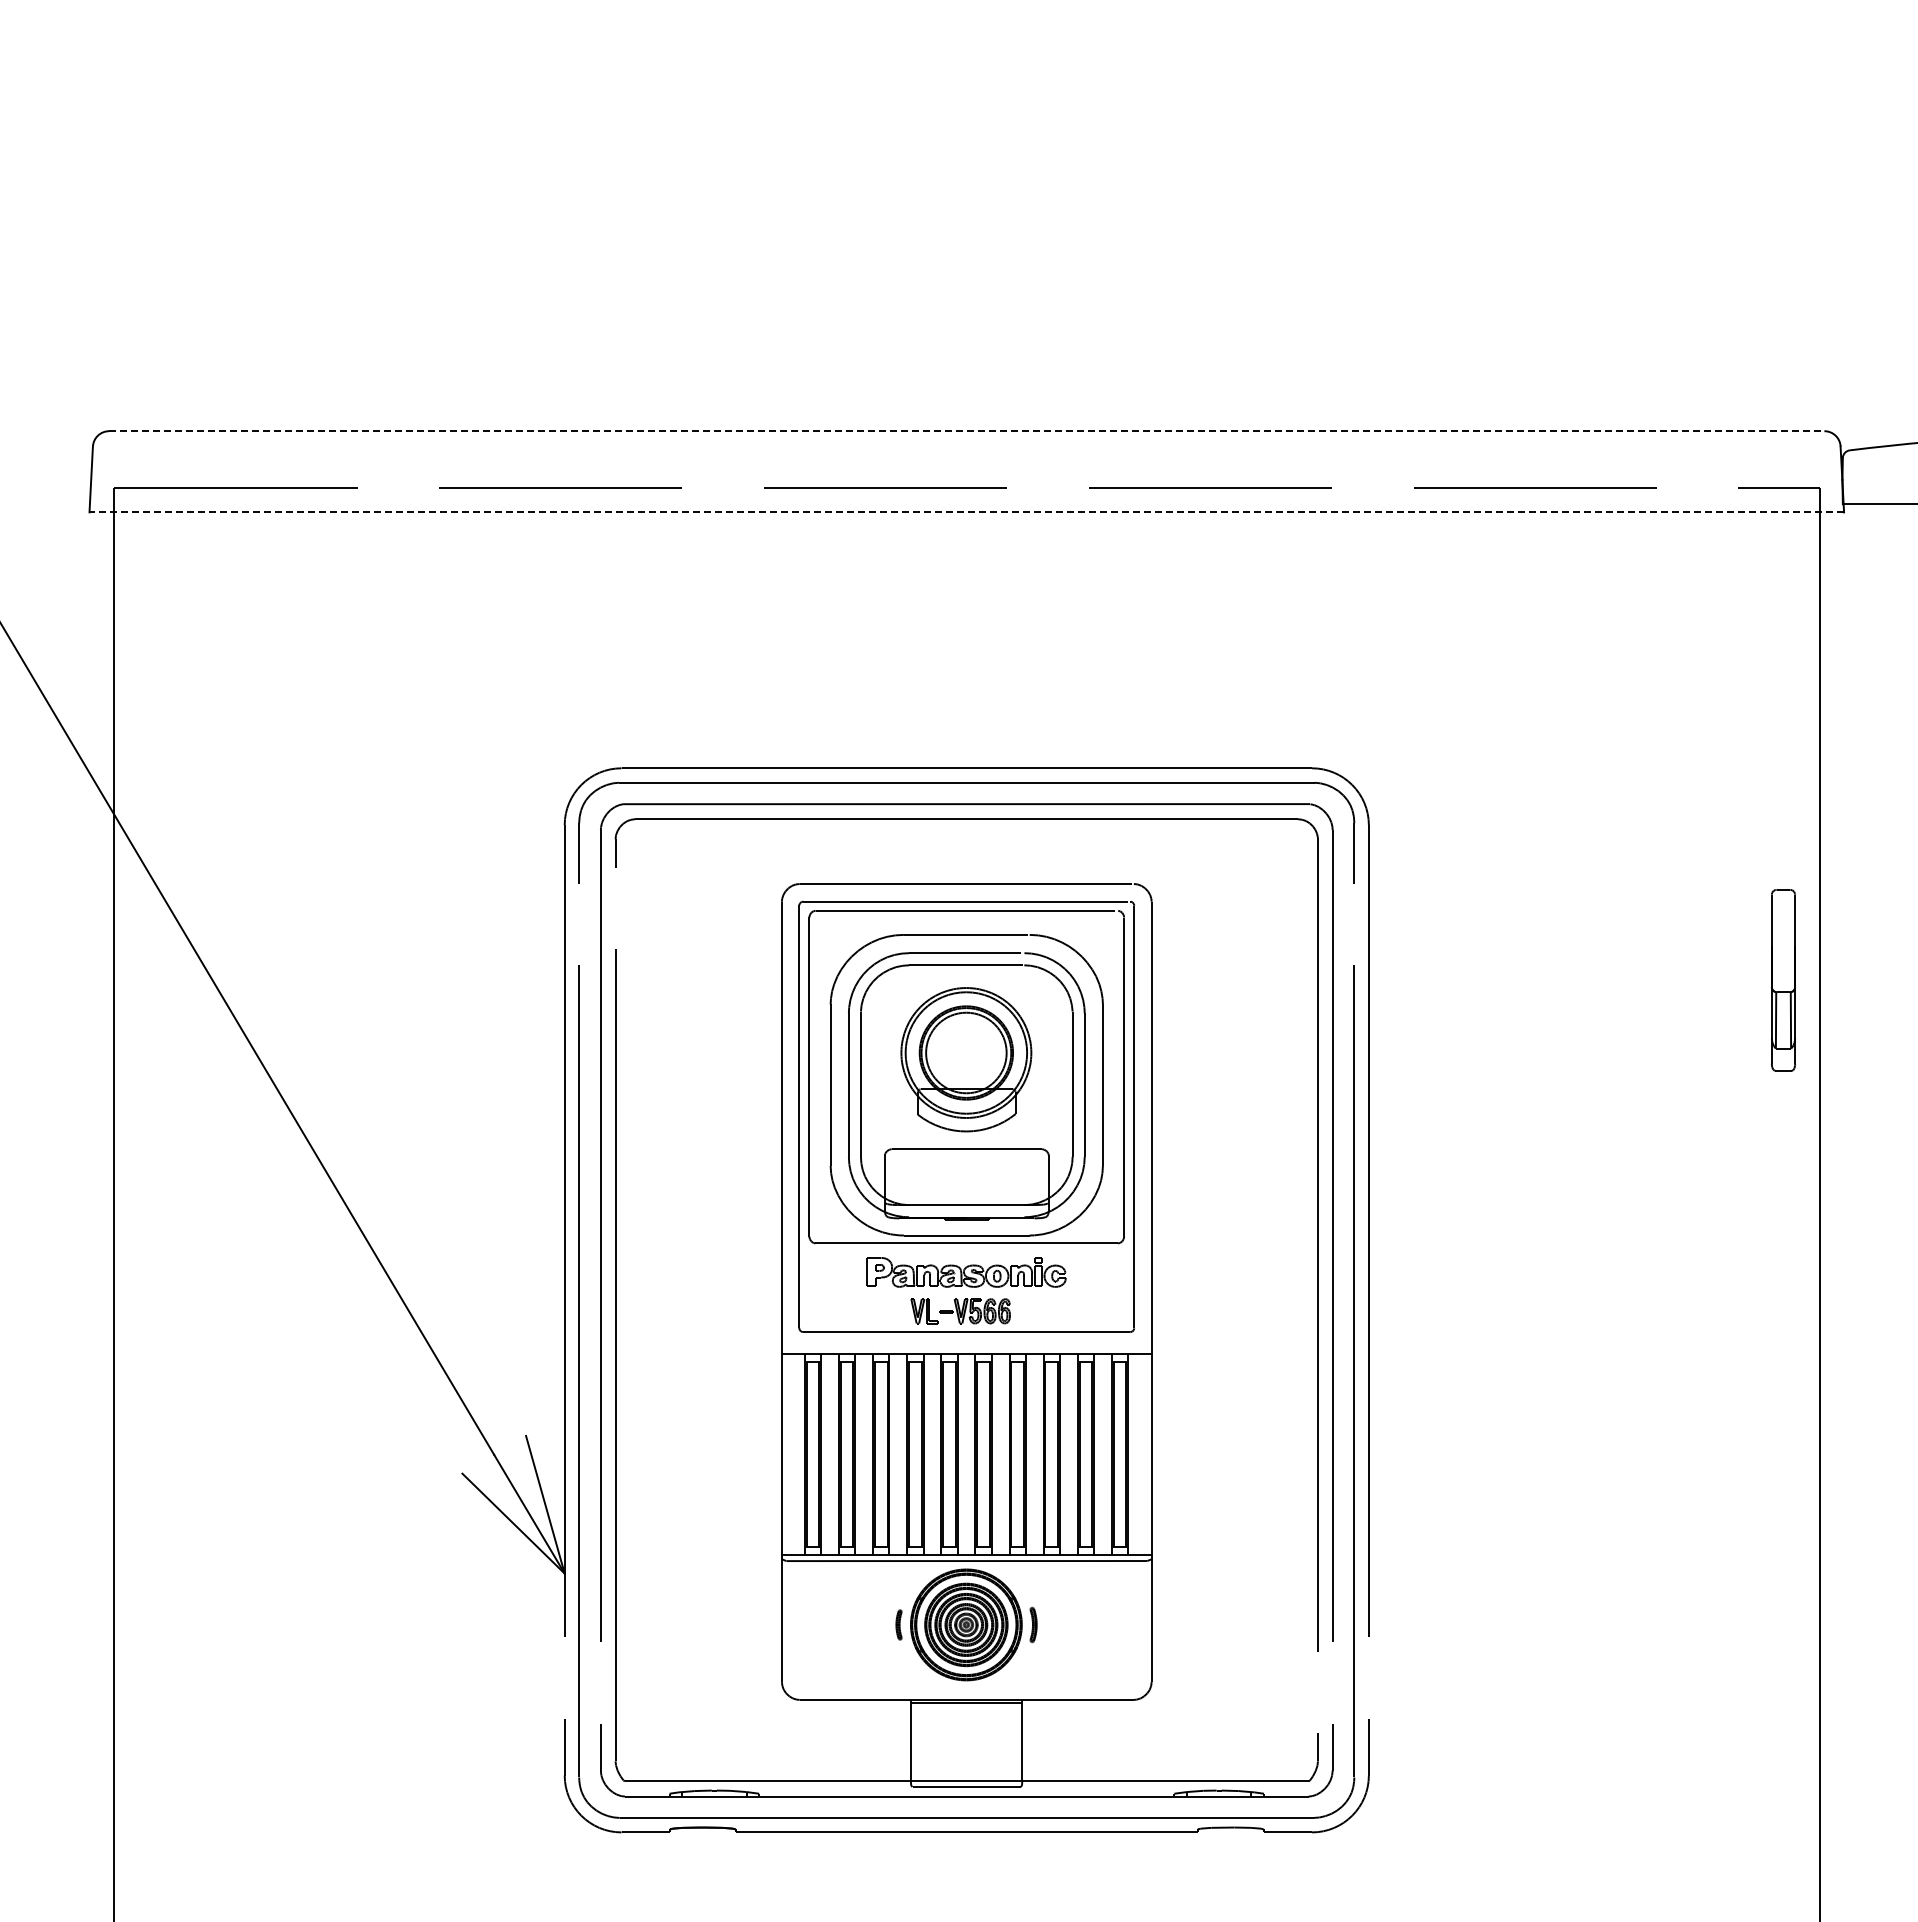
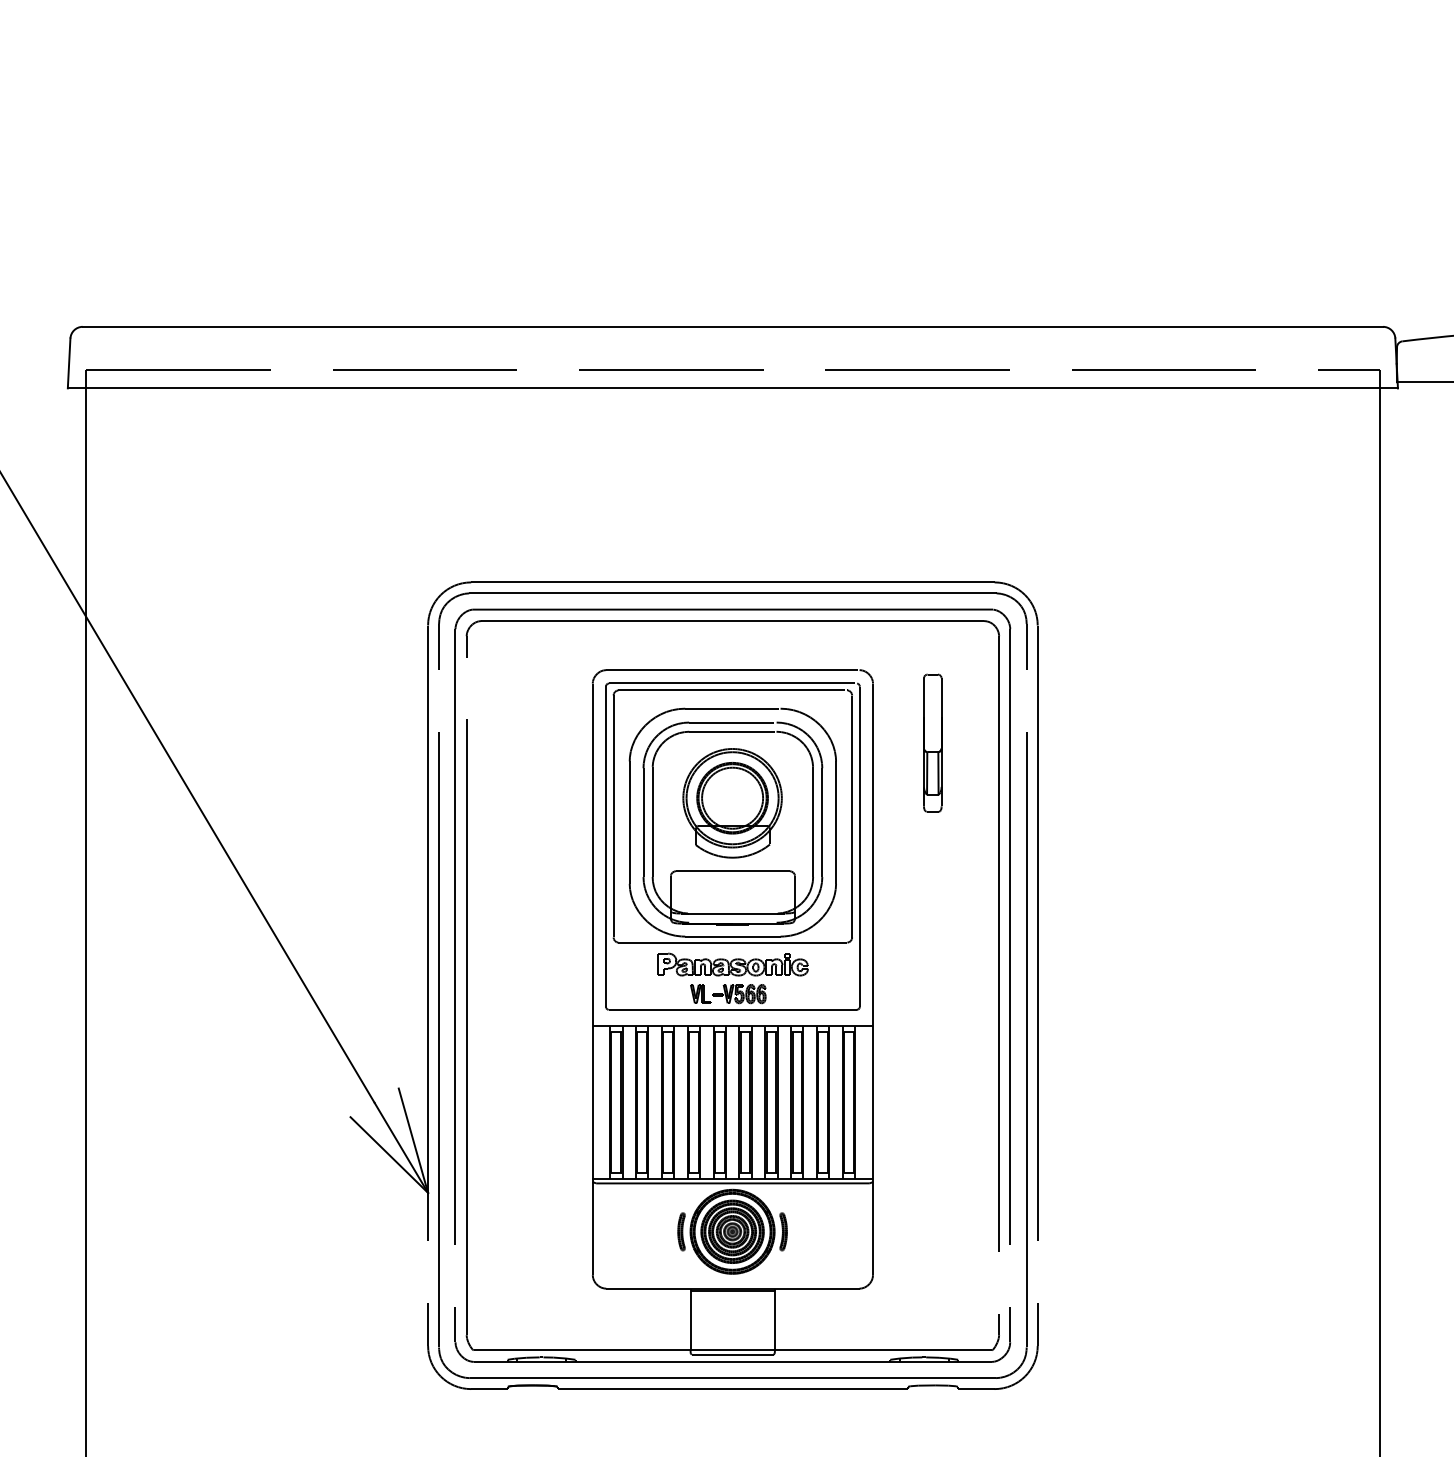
line: (966, 431) -> (732, 327), dashed -> solid
line: (966, 512) -> (732, 388), dashed -> solid
part: (1782, 980) -> (932, 743), moved
part: (898, 1624) -> (681, 1231), size x1.67
part: (1033, 1624) -> (783, 1231), size x1.43

